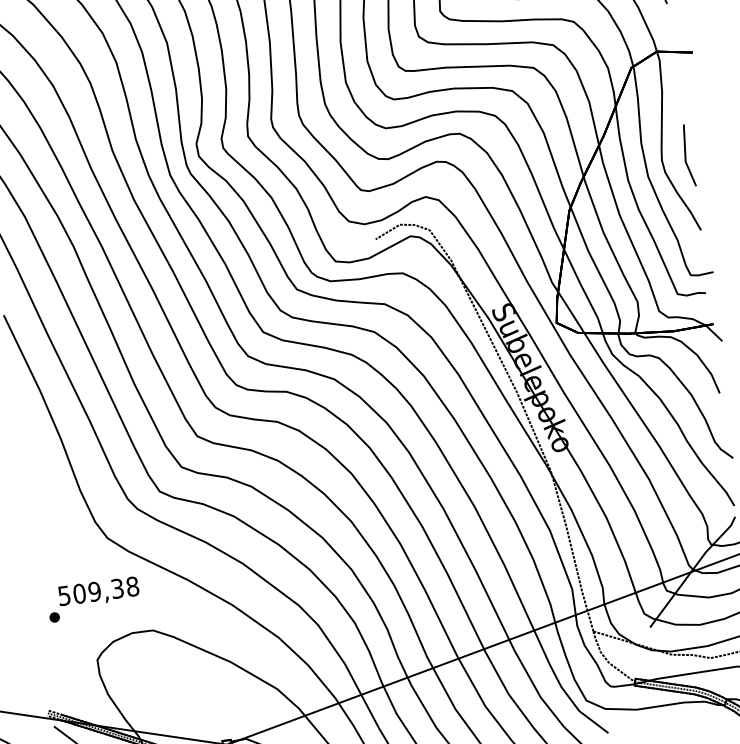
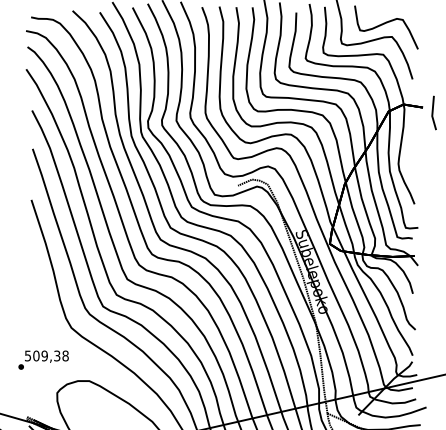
line: (687, 154) -> (433, 112), moved
text: (93, 598) -> (43, 359), moved

